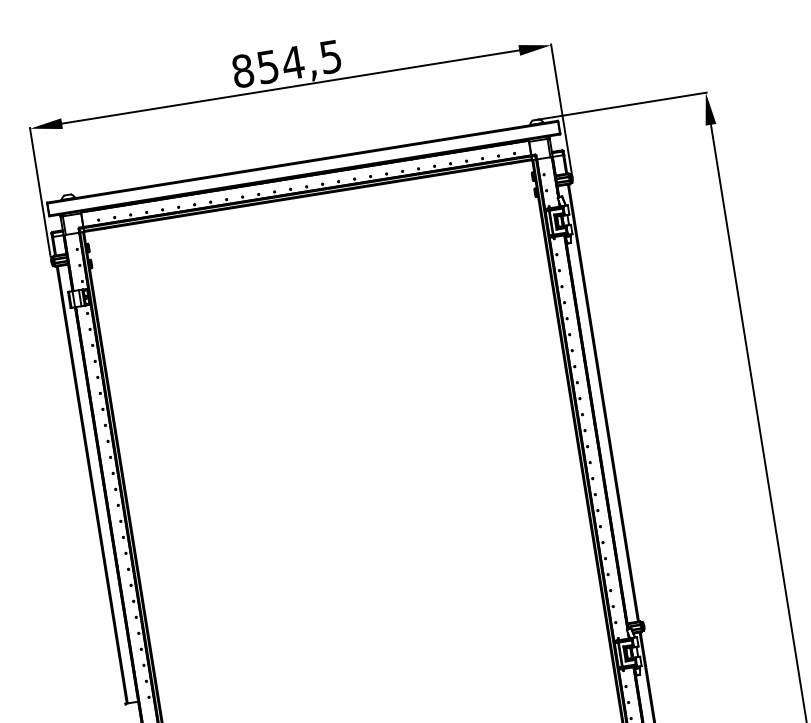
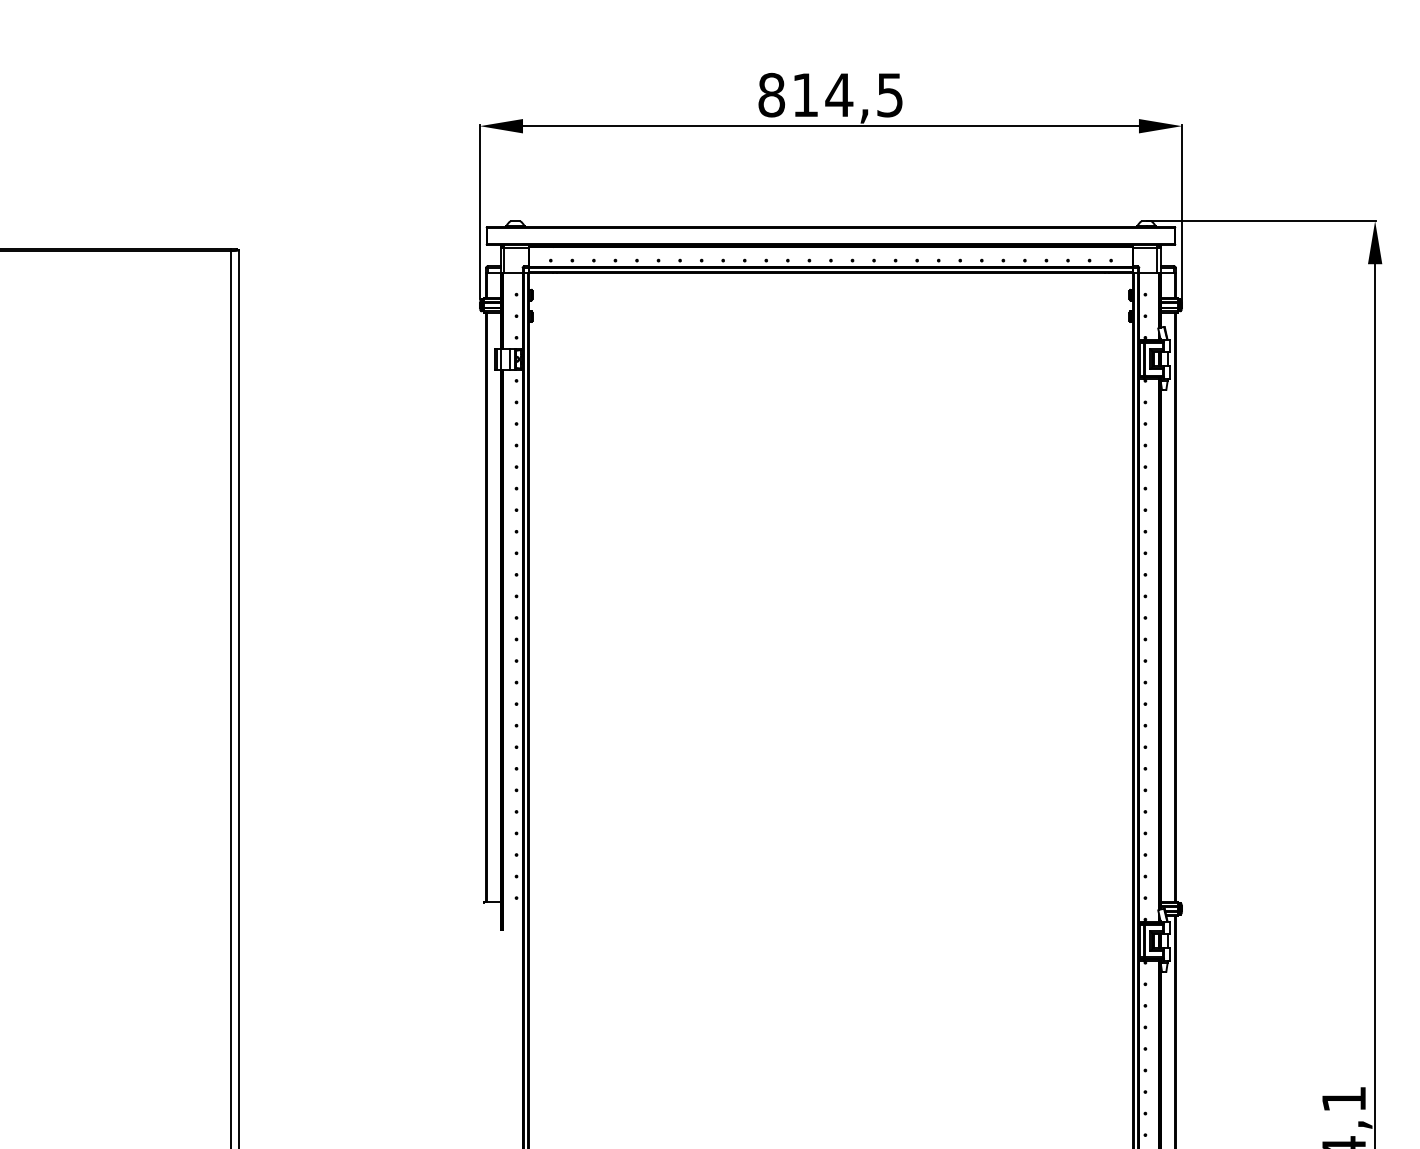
text: (267, 67) -> (804, 95), 854,5 -> 814,5

